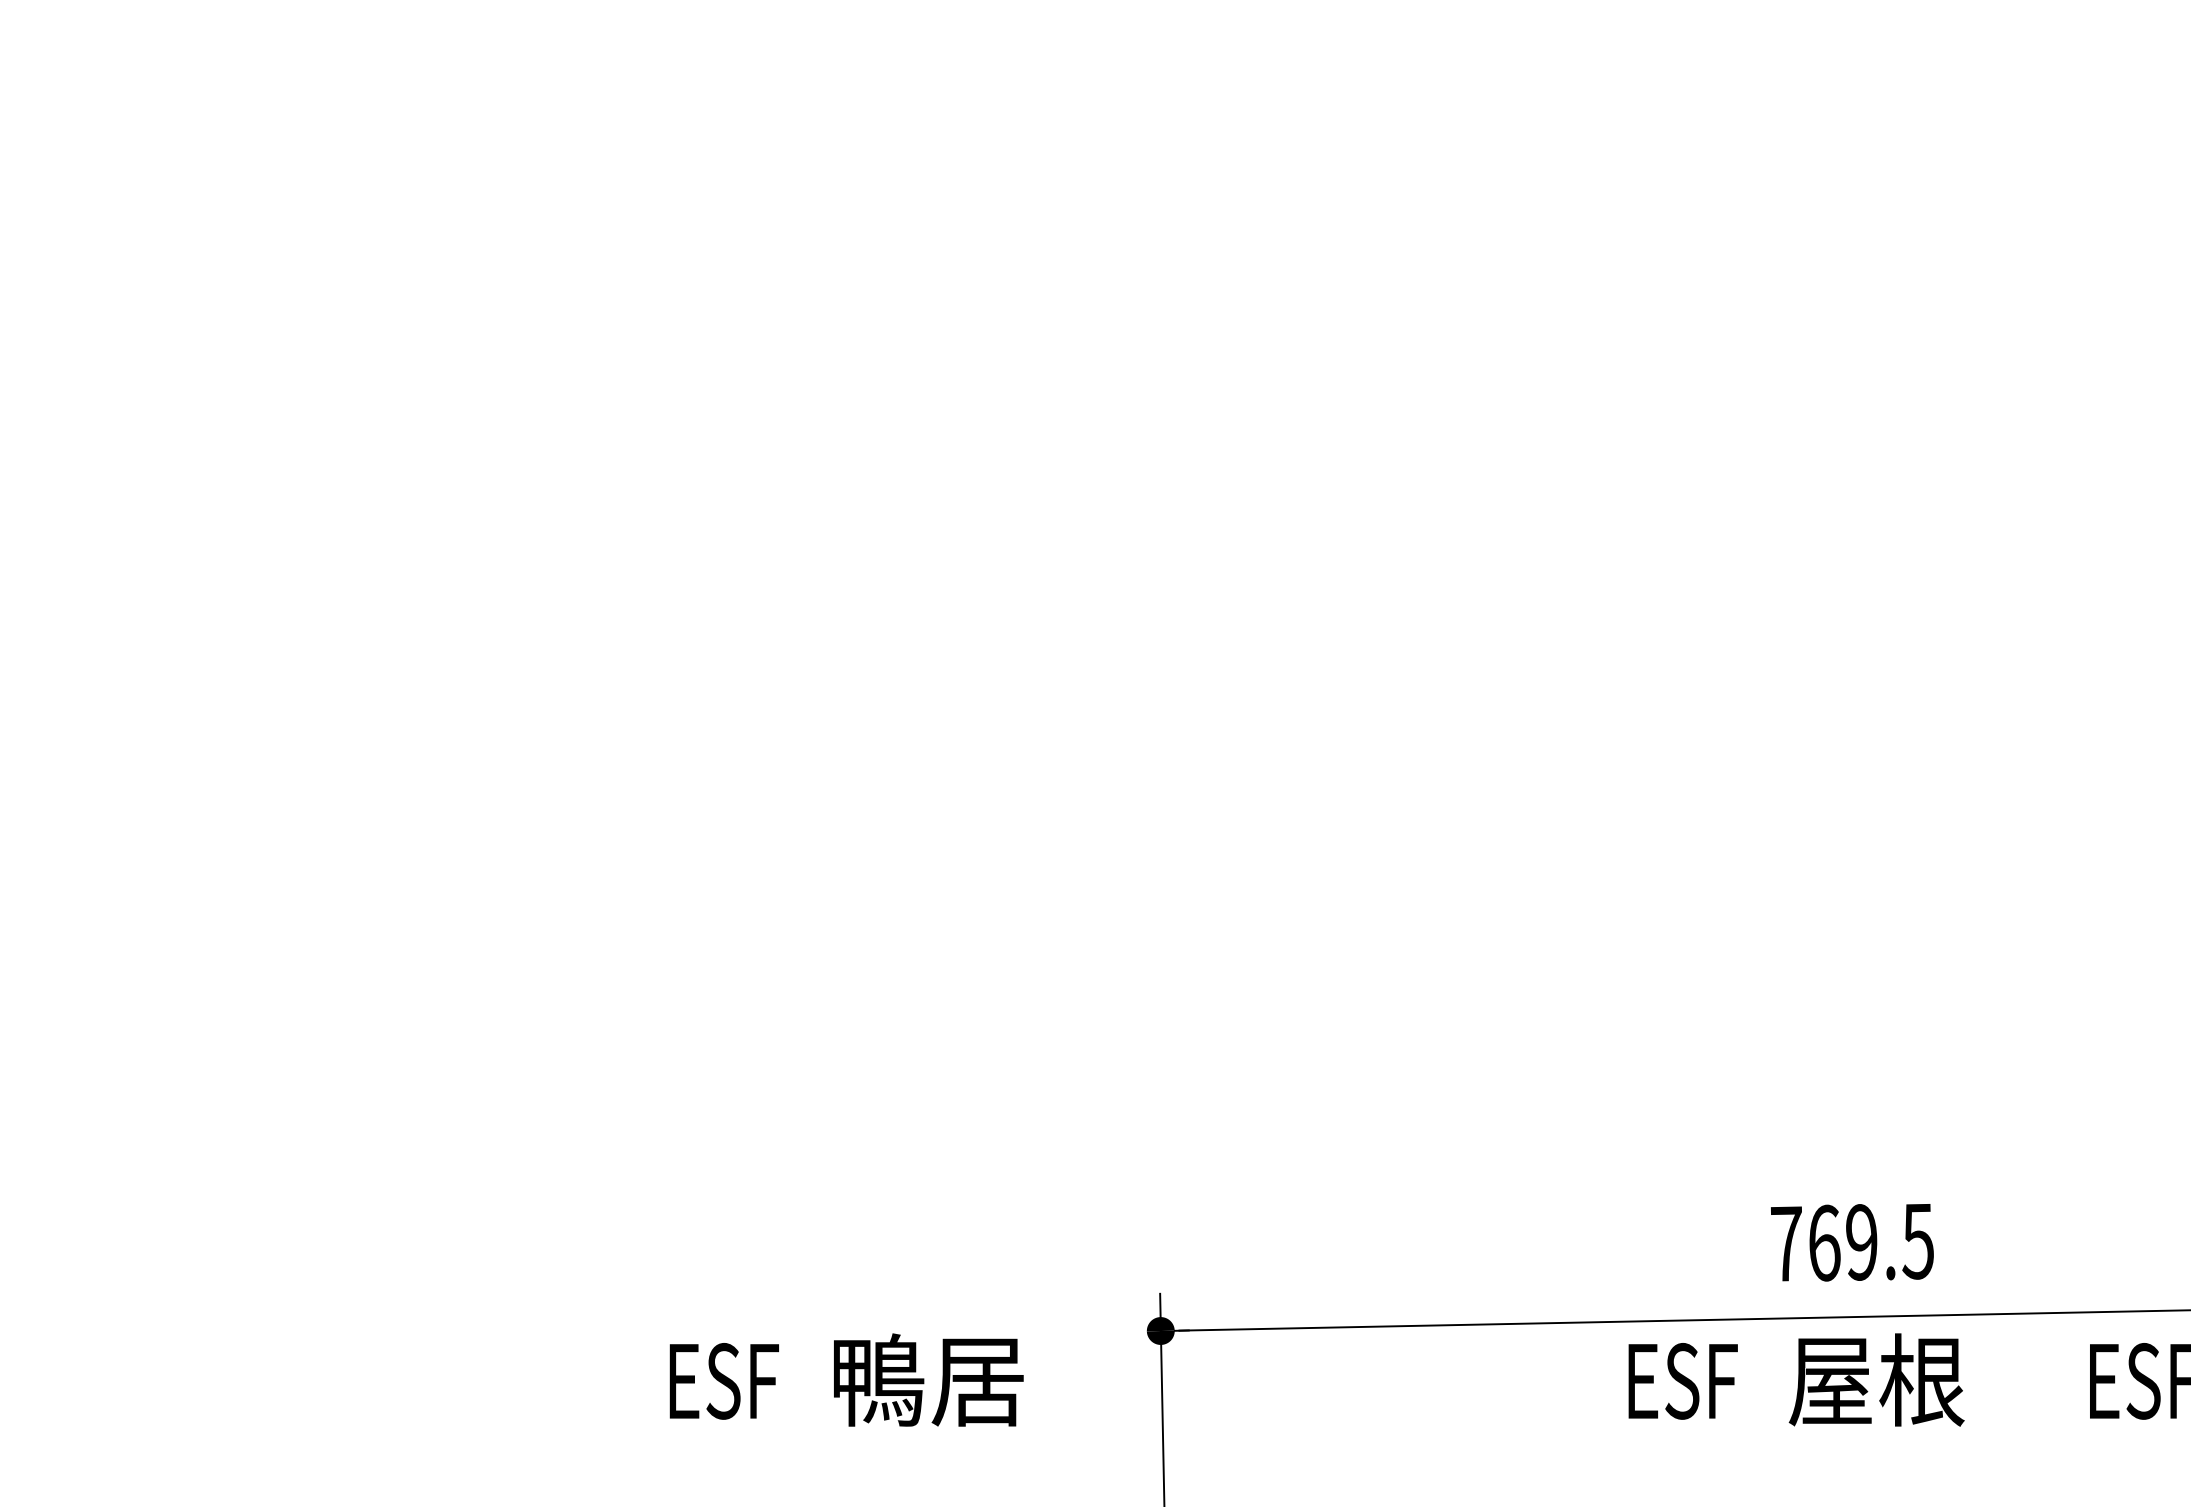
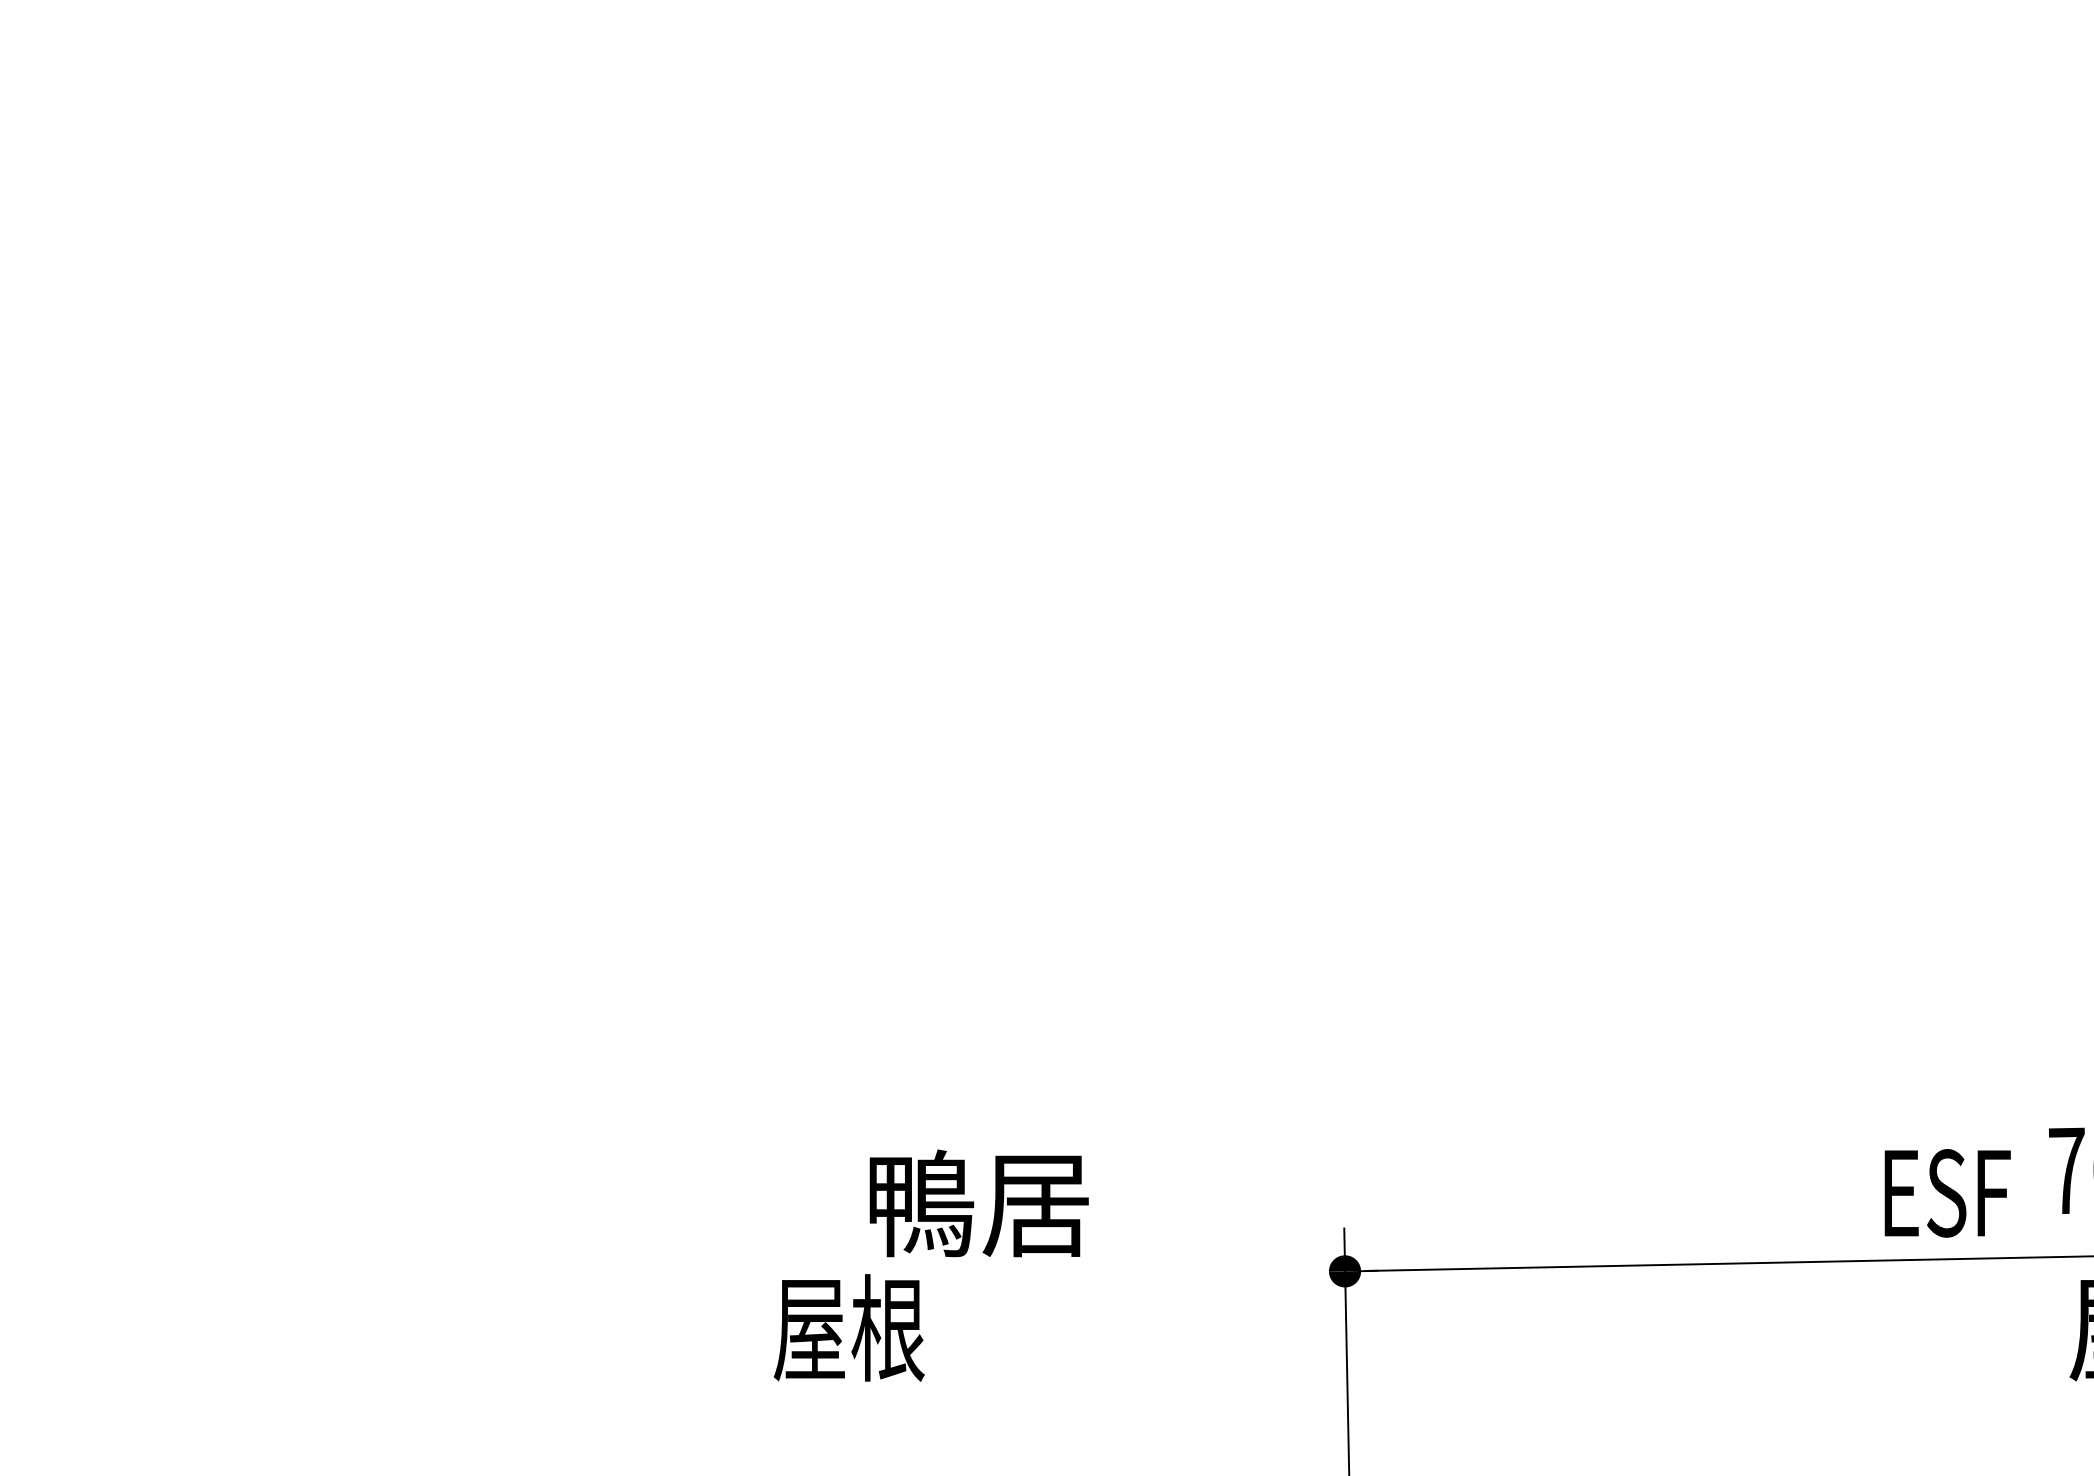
text: (730, 1379) -> (848, 1327), ESF -> 屋根
text: (928, 1379) -> (978, 1202), moved
text: (1682, 1381) -> (1946, 1193), moved

